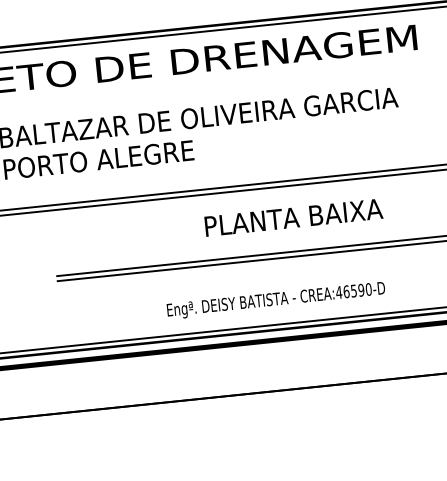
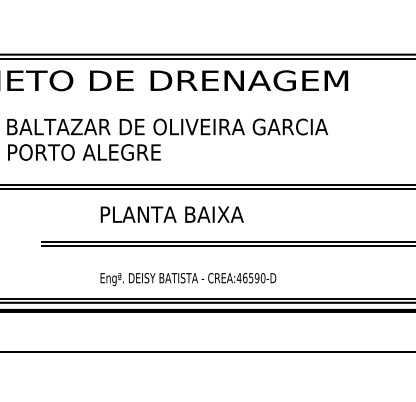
text: (292, 217) -> (171, 214), moved
text: (276, 300) -> (188, 279), moved

